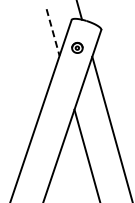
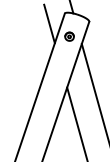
line: (53, 33) -> (49, 24), dashed -> solid

